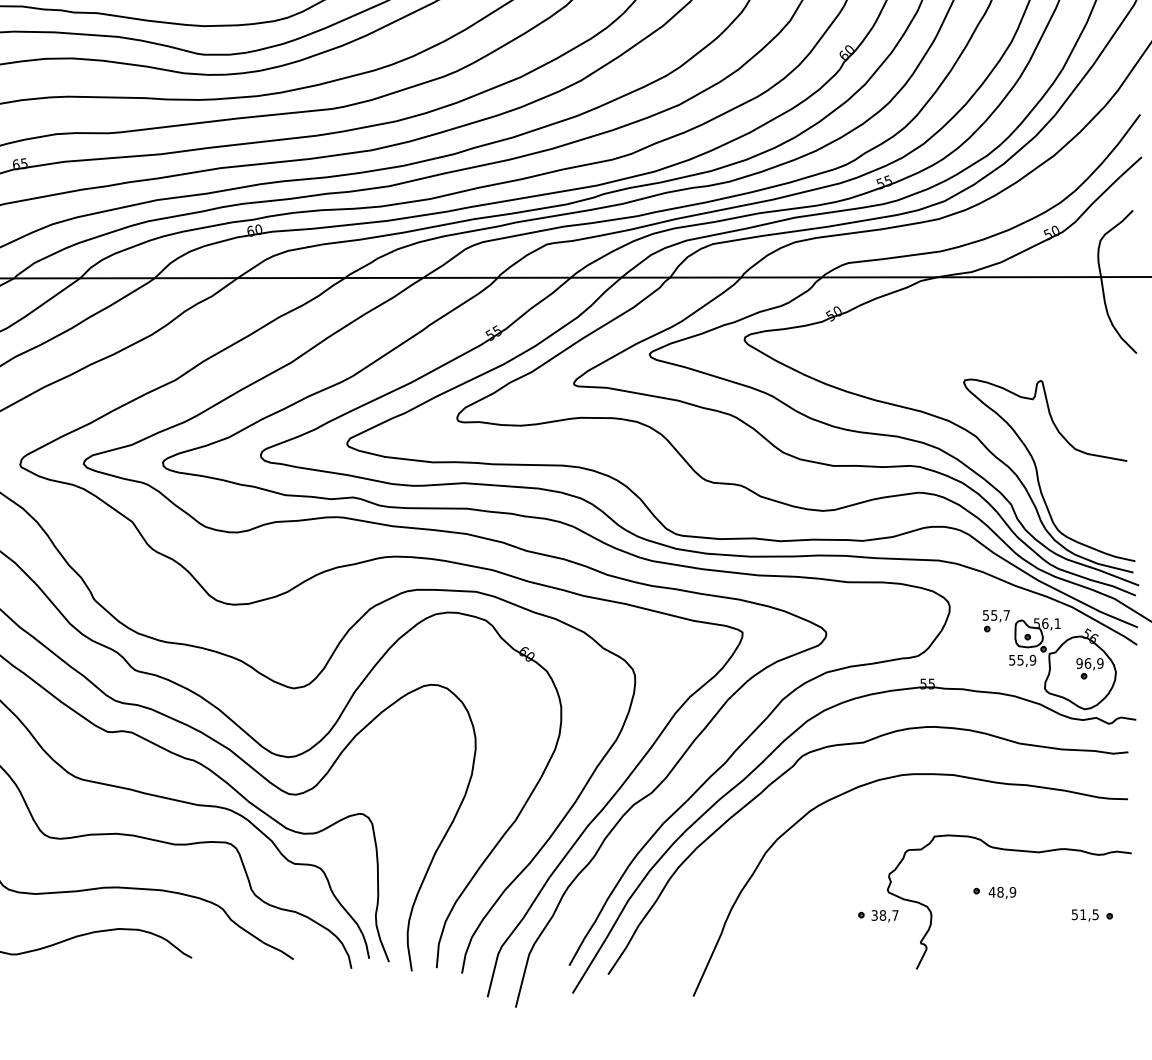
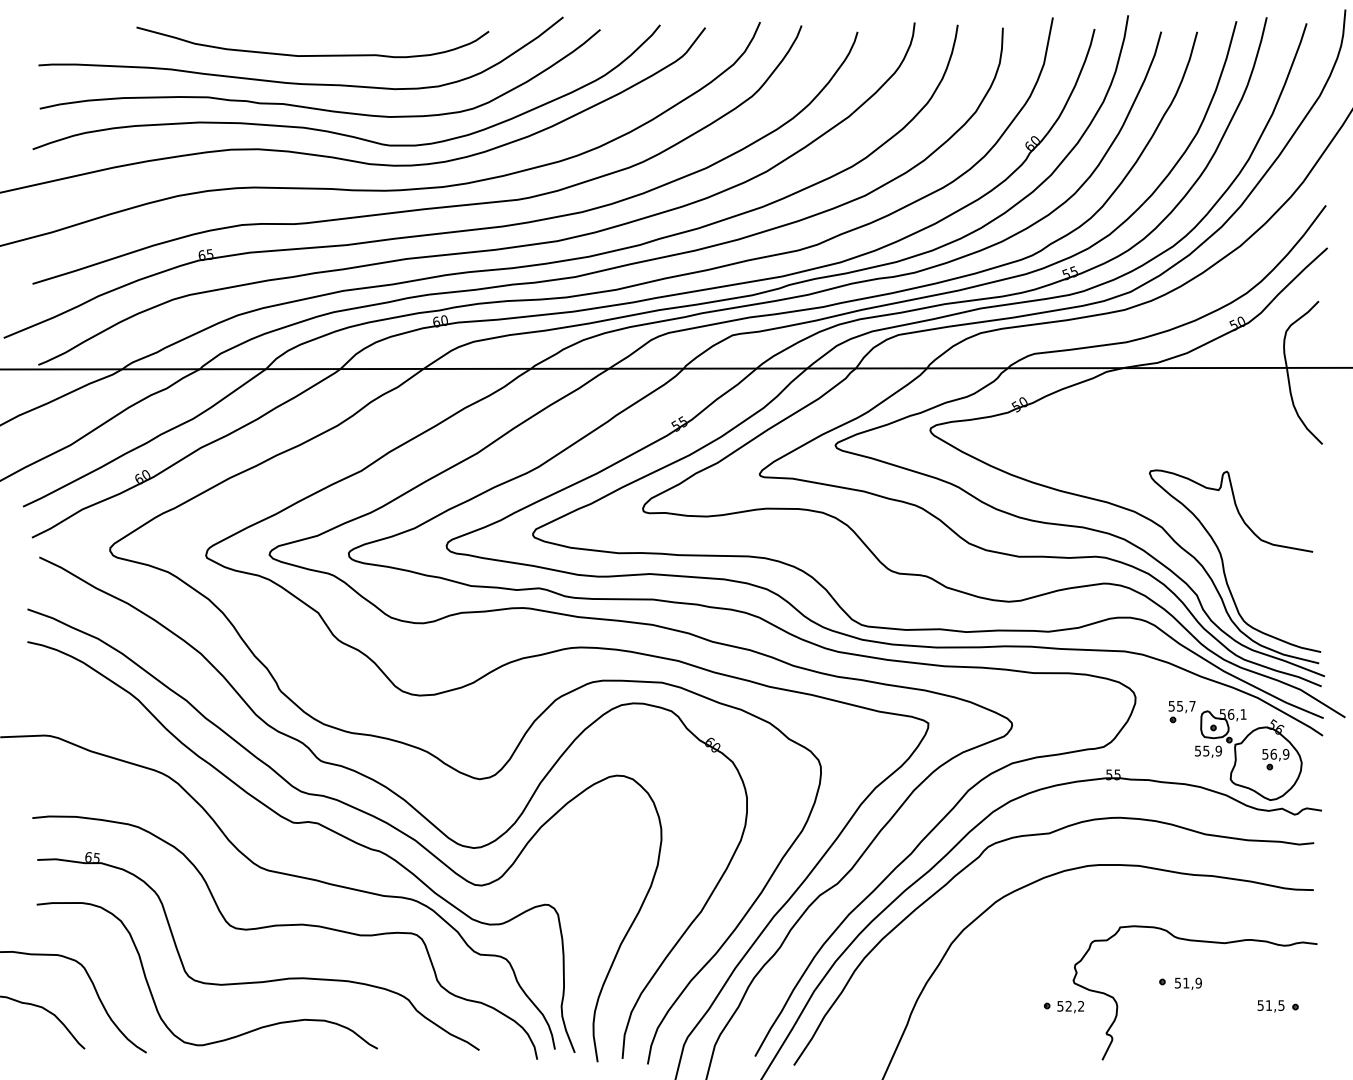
text: (1079, 662) -> (1265, 753), 96,9 -> 56,9
text: (995, 891) -> (1181, 982), 48,9 -> 51,9
text: (884, 914) -> (1070, 1005), 38,7 -> 52,2

